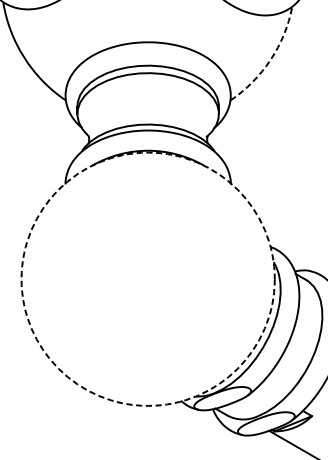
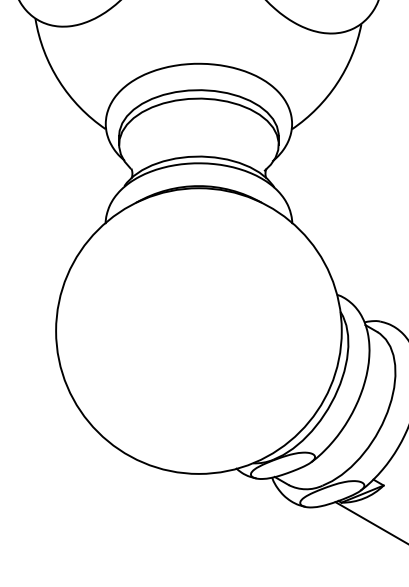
arc: (271, 59) -> (337, 83), dashed -> solid
circle: (147, 278) -> (198, 330), dashed -> solid

